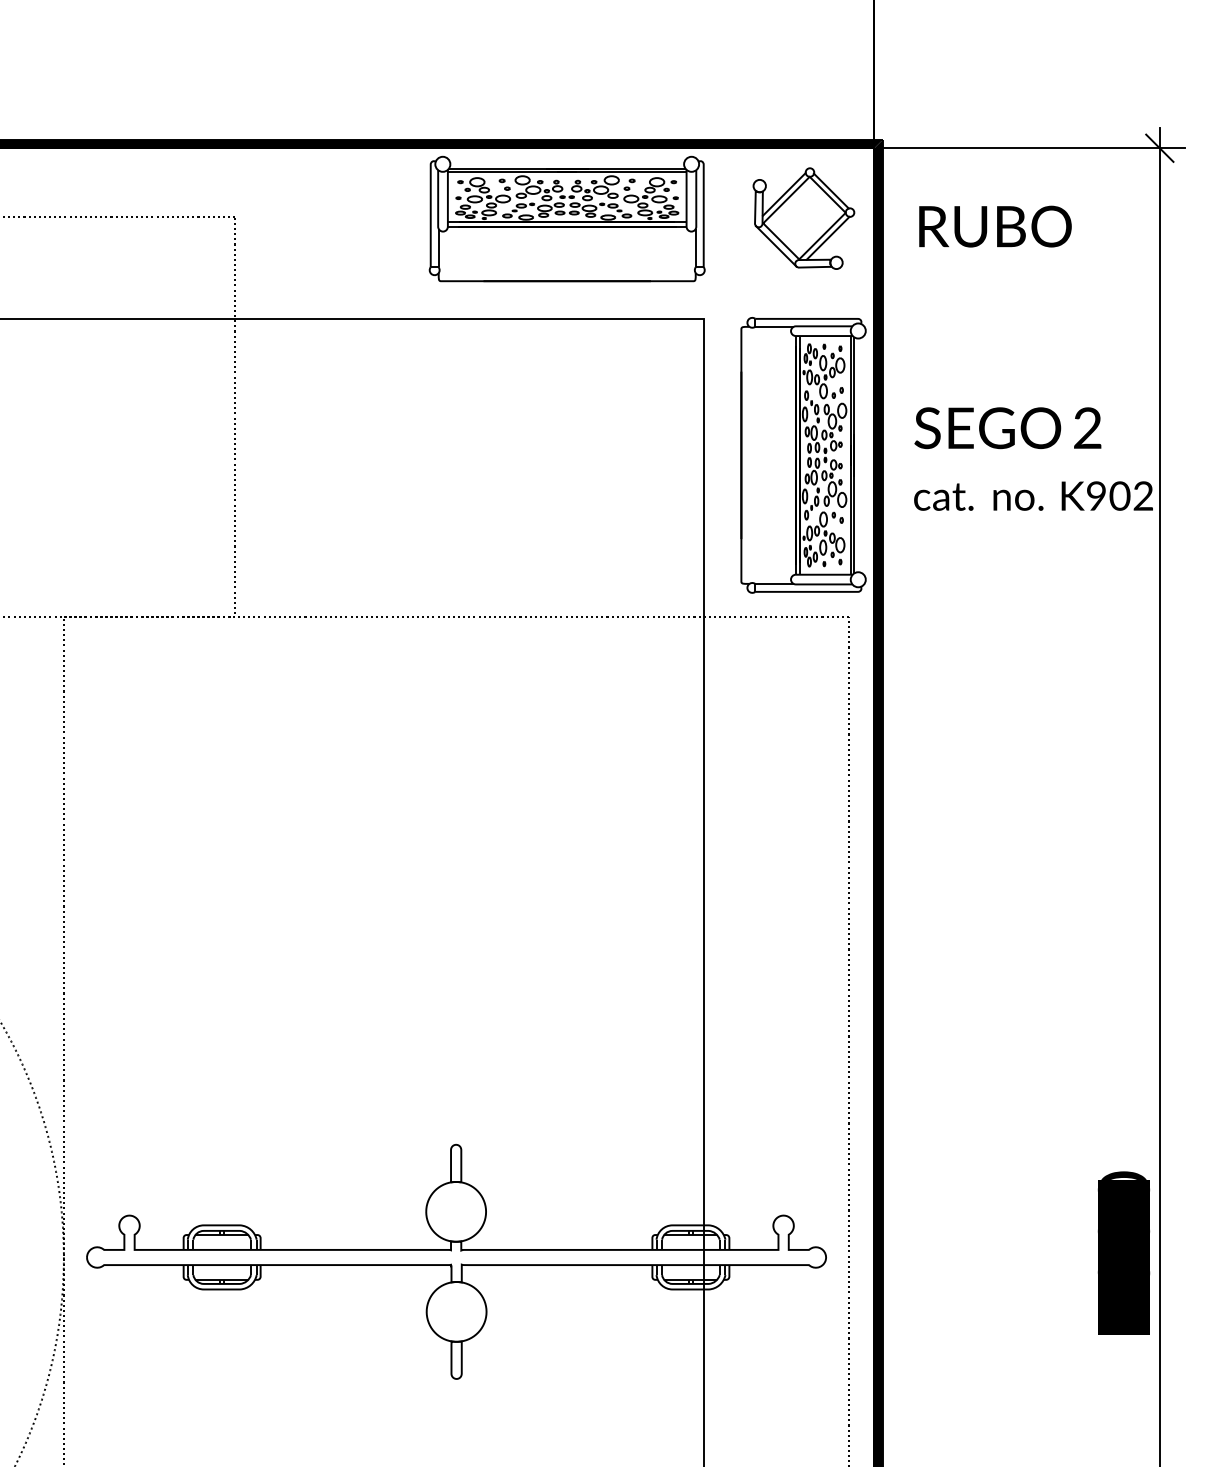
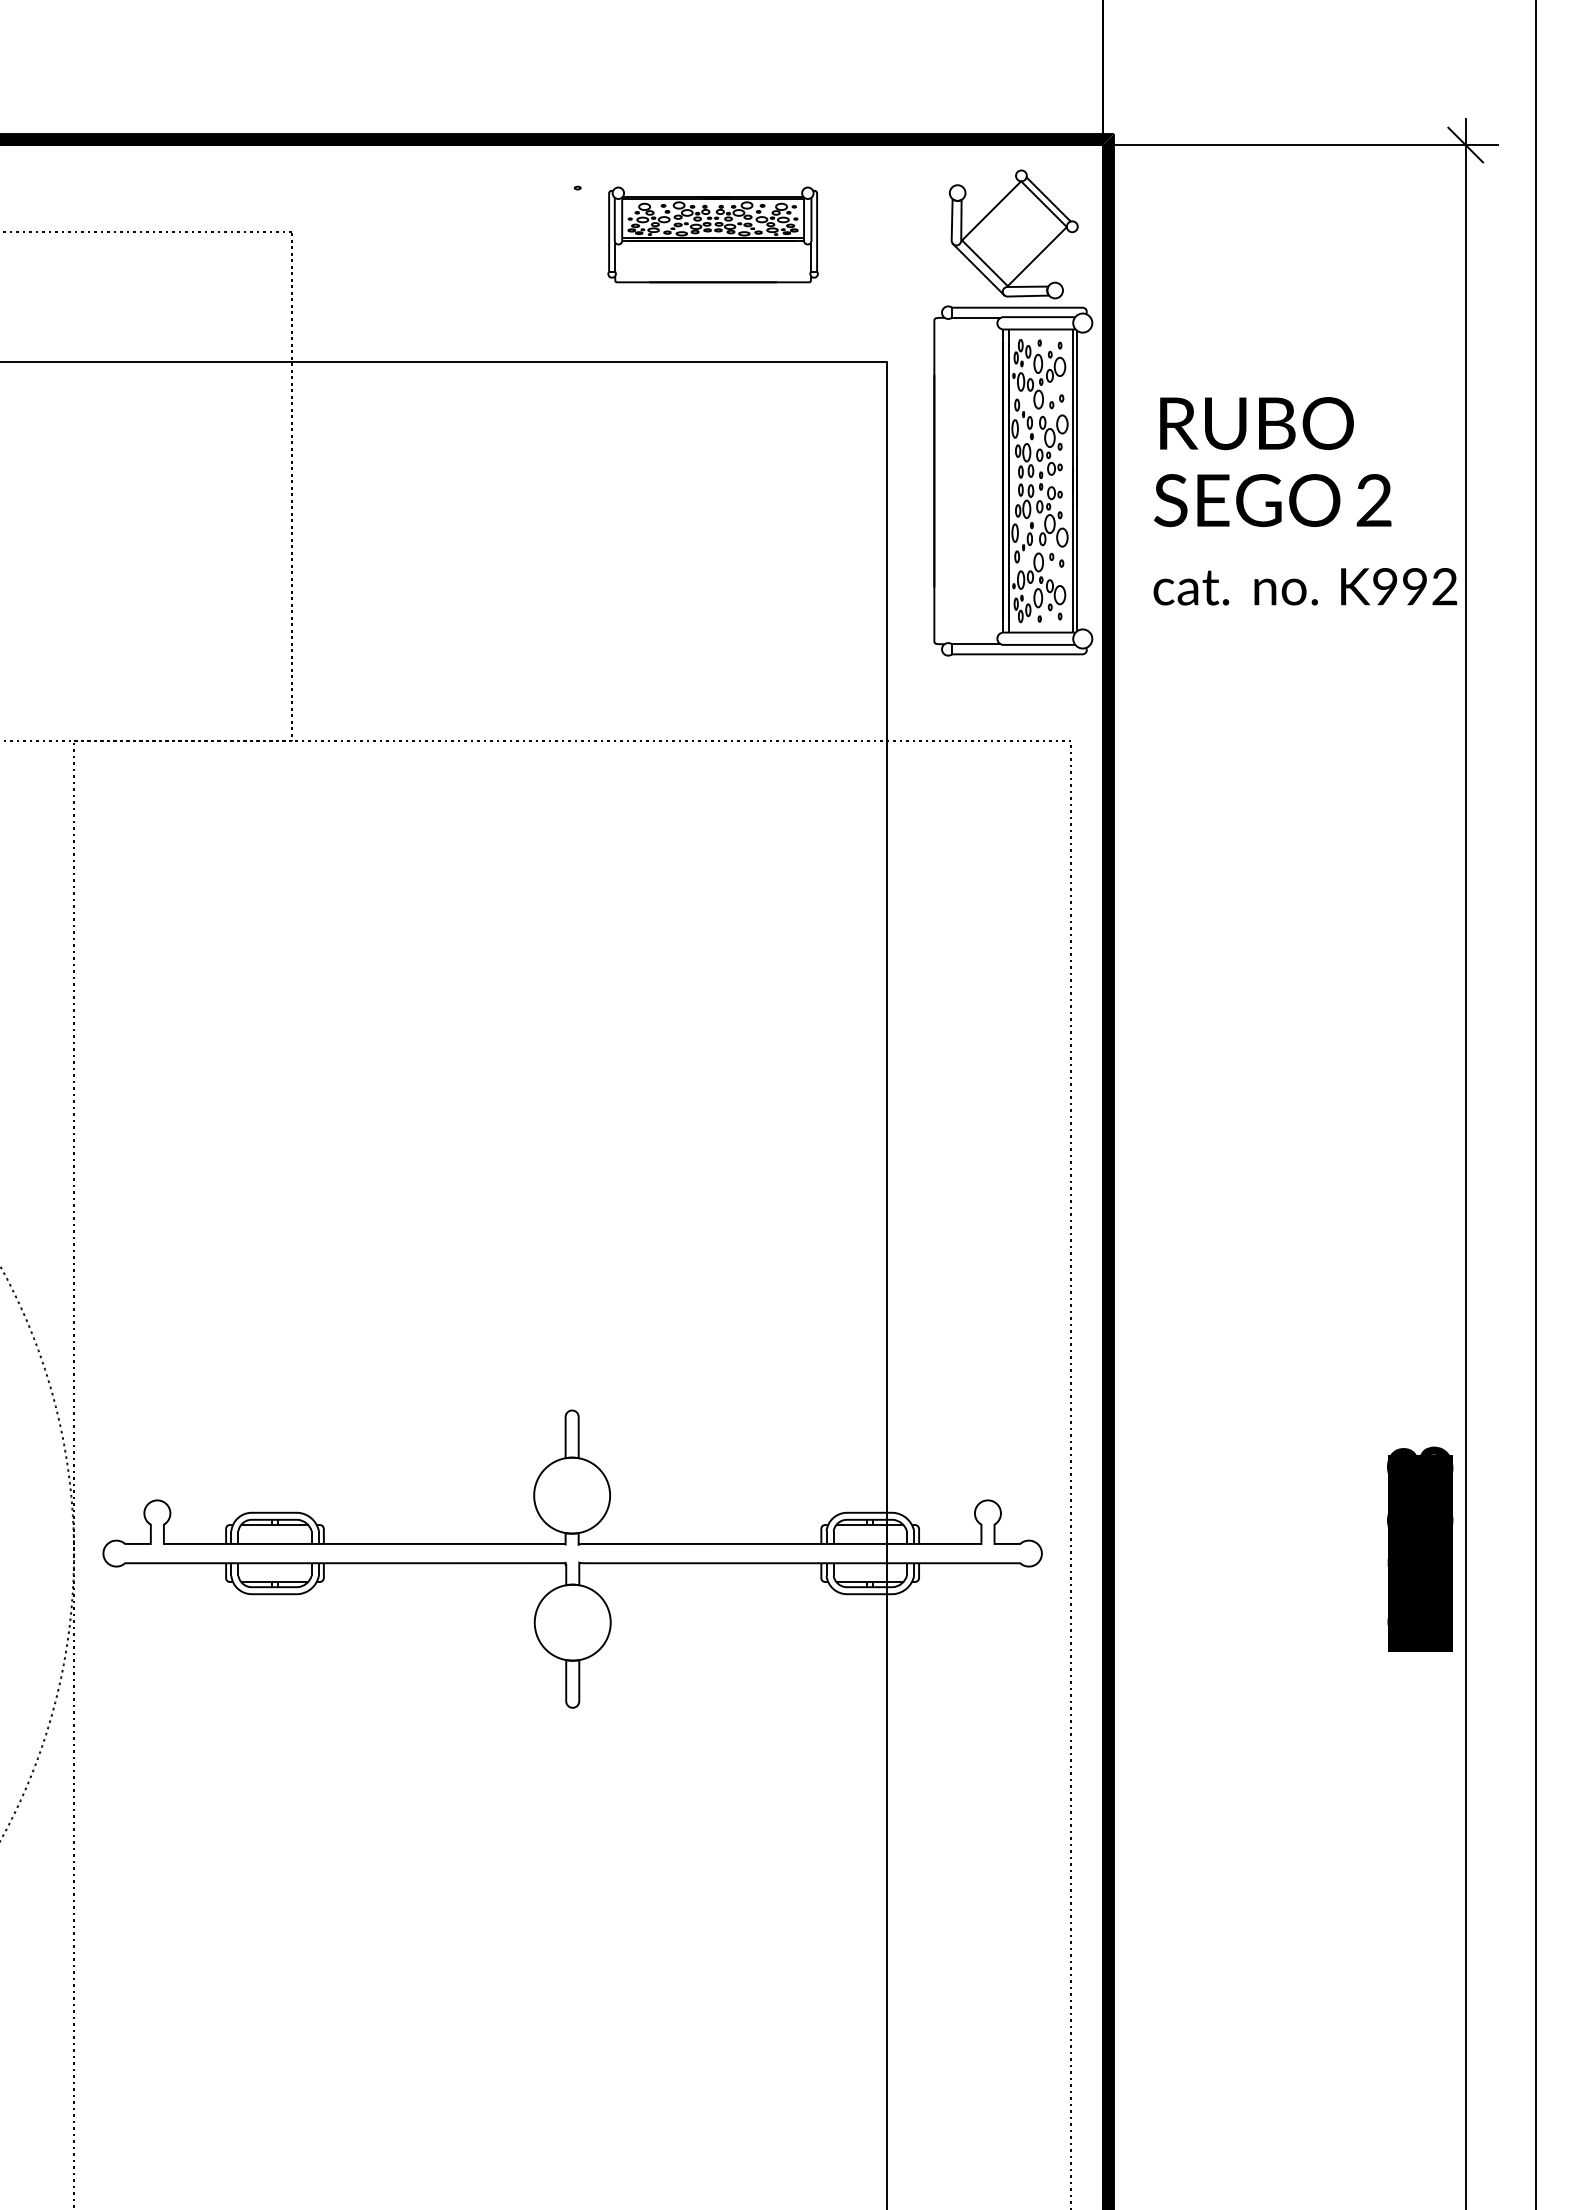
line: (784, 194) -> (988, 203), removed
part: (566, 218) -> (712, 234), size x0.6
text: (995, 226) -> (1256, 423), moved
line: (828, 238) -> (1044, 259), removed
part: (803, 454) -> (1013, 480), moved
text: (1119, 496) -> (1414, 587), K902 -> K992
text: (1124, 1224) -> (1420, 1511), 1300 -> 1483

